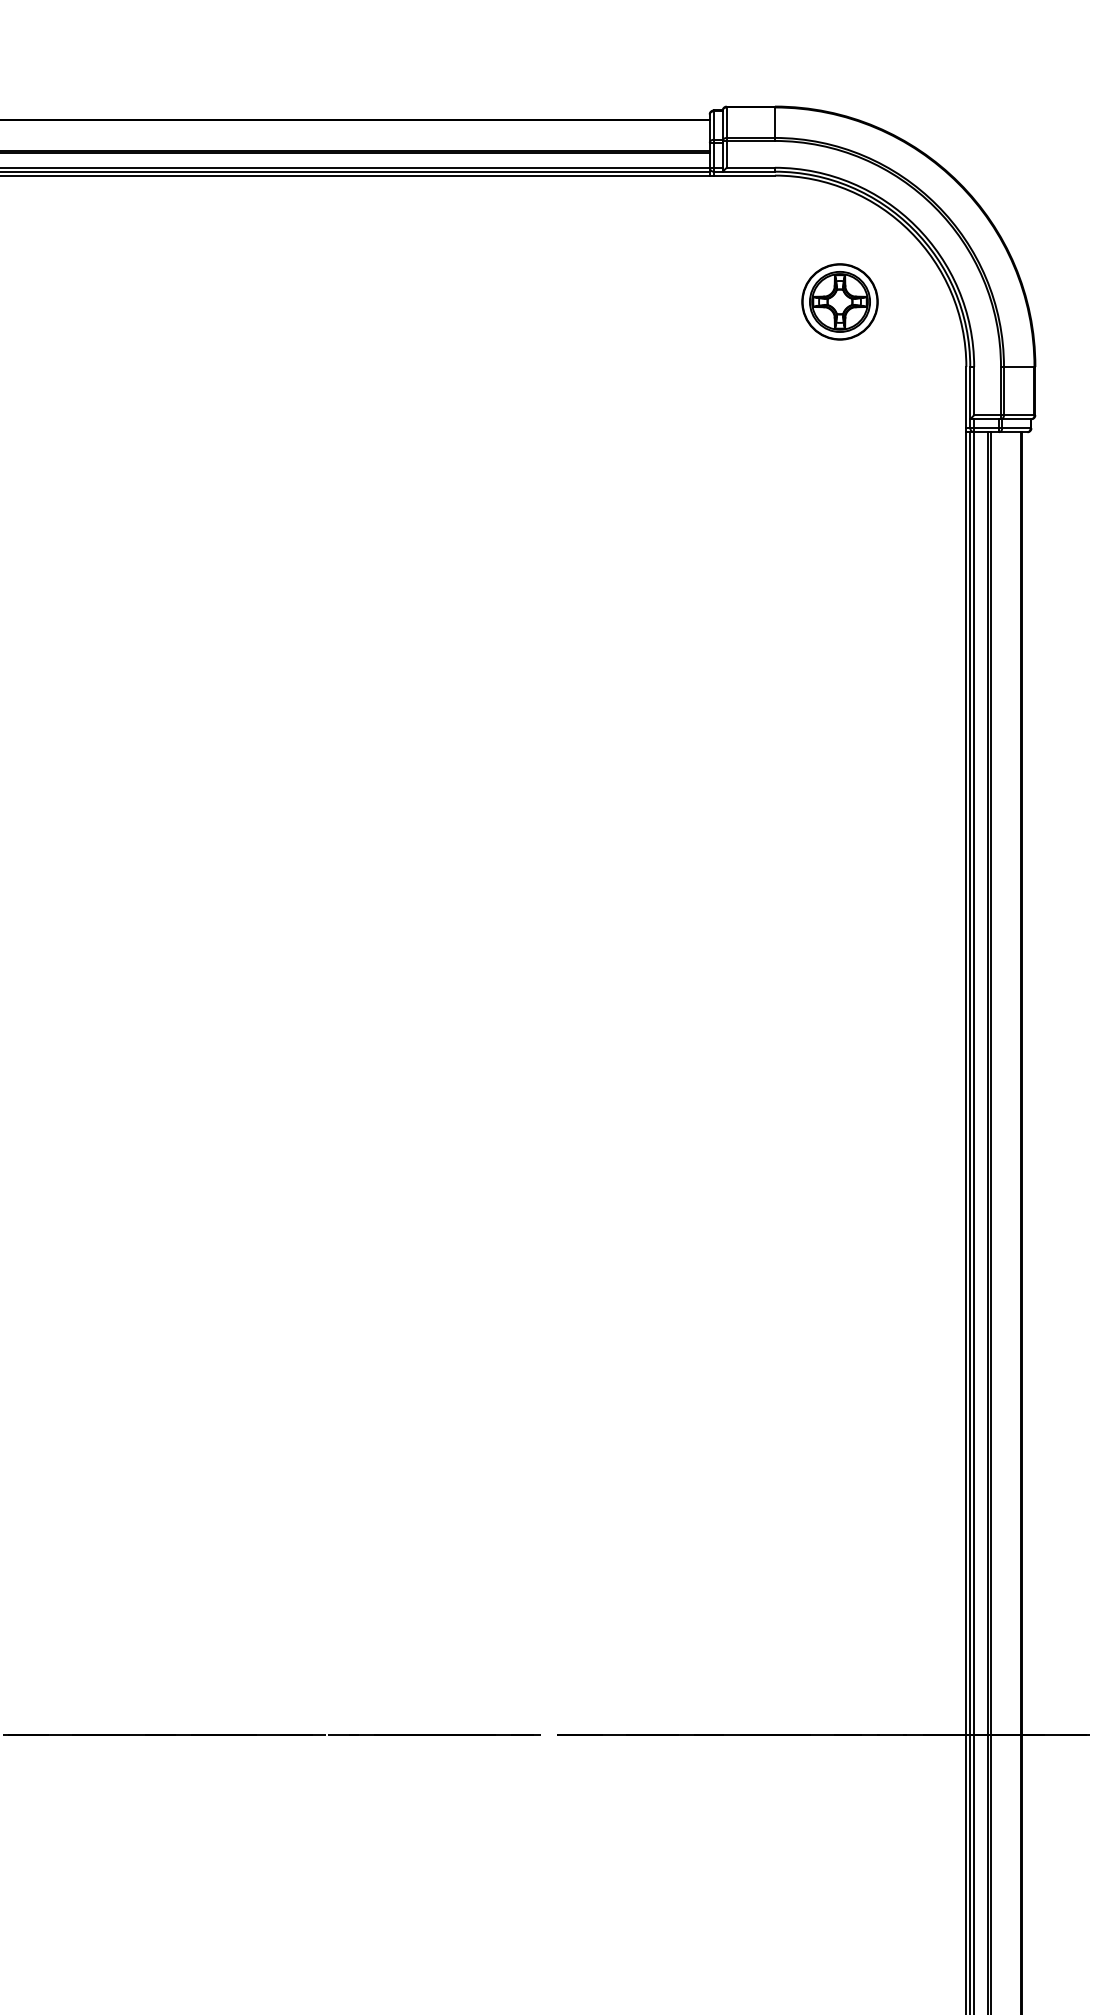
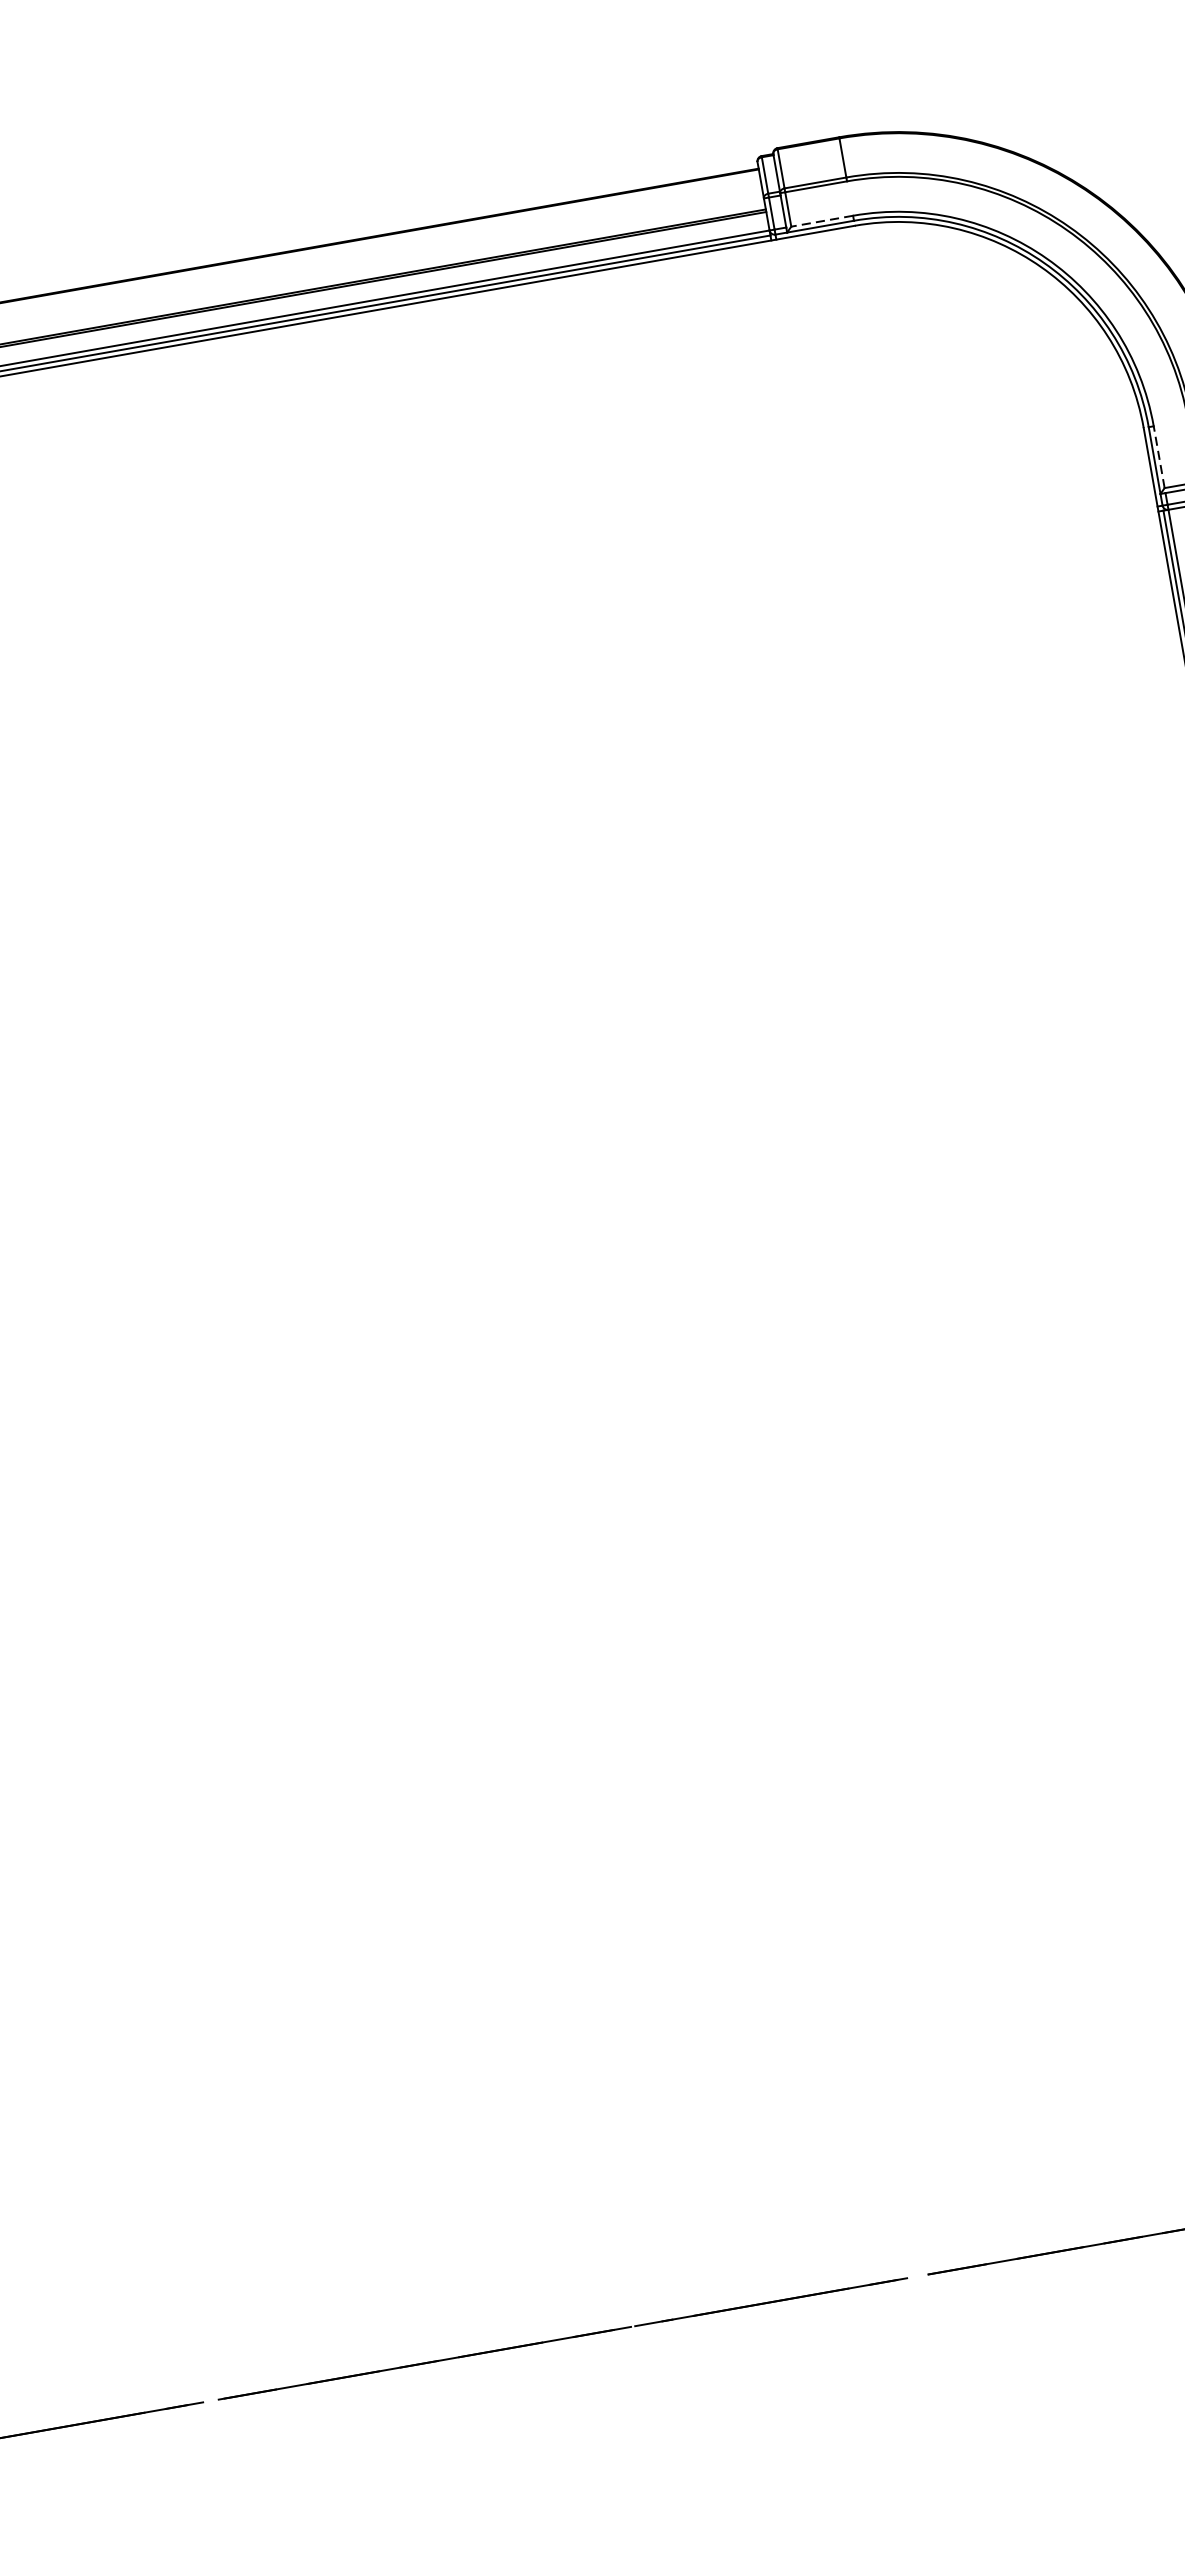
line: (750, 167) -> (821, 220), solid -> dashed
part: (839, 301) -> (966, 372), removed
line: (974, 390) -> (1159, 456), solid -> dashed

